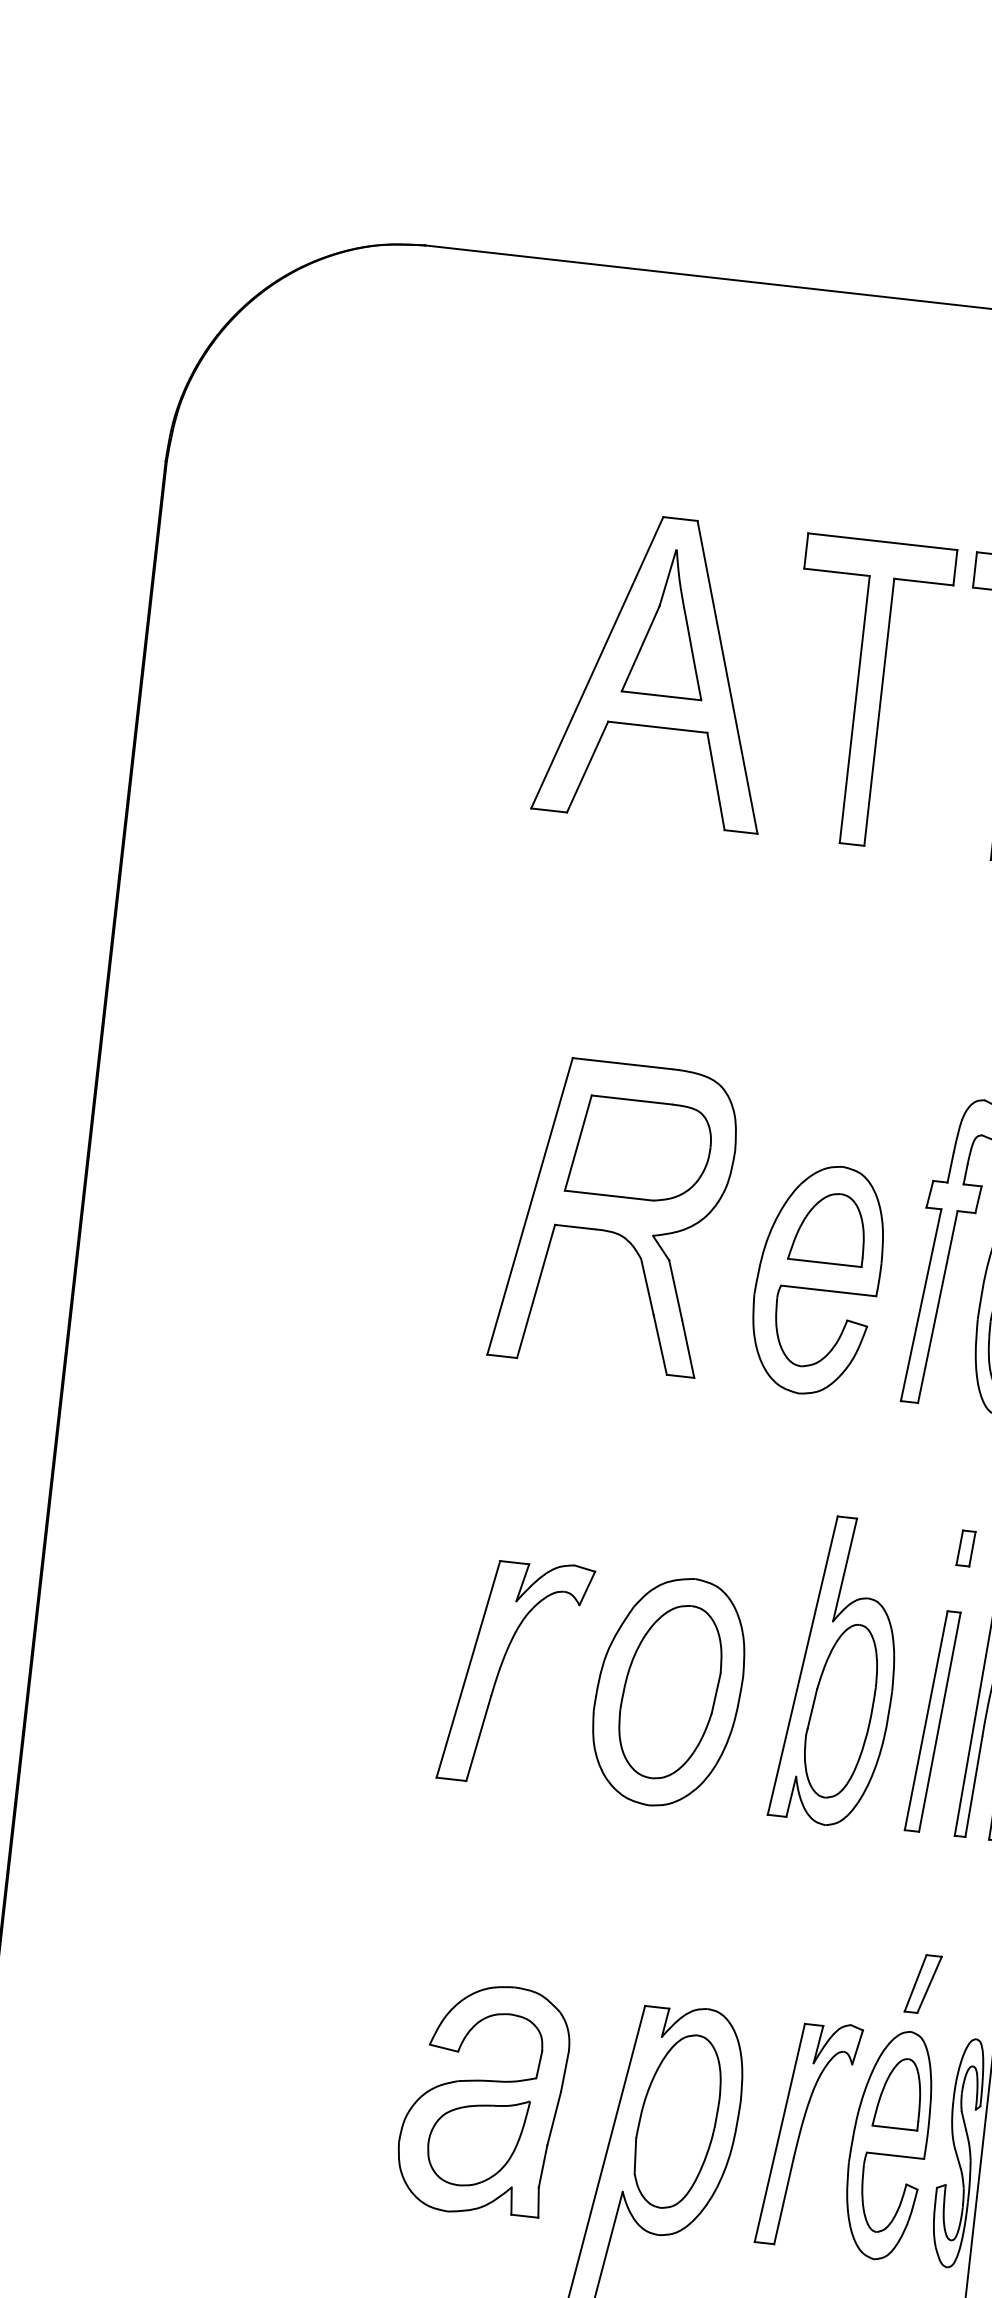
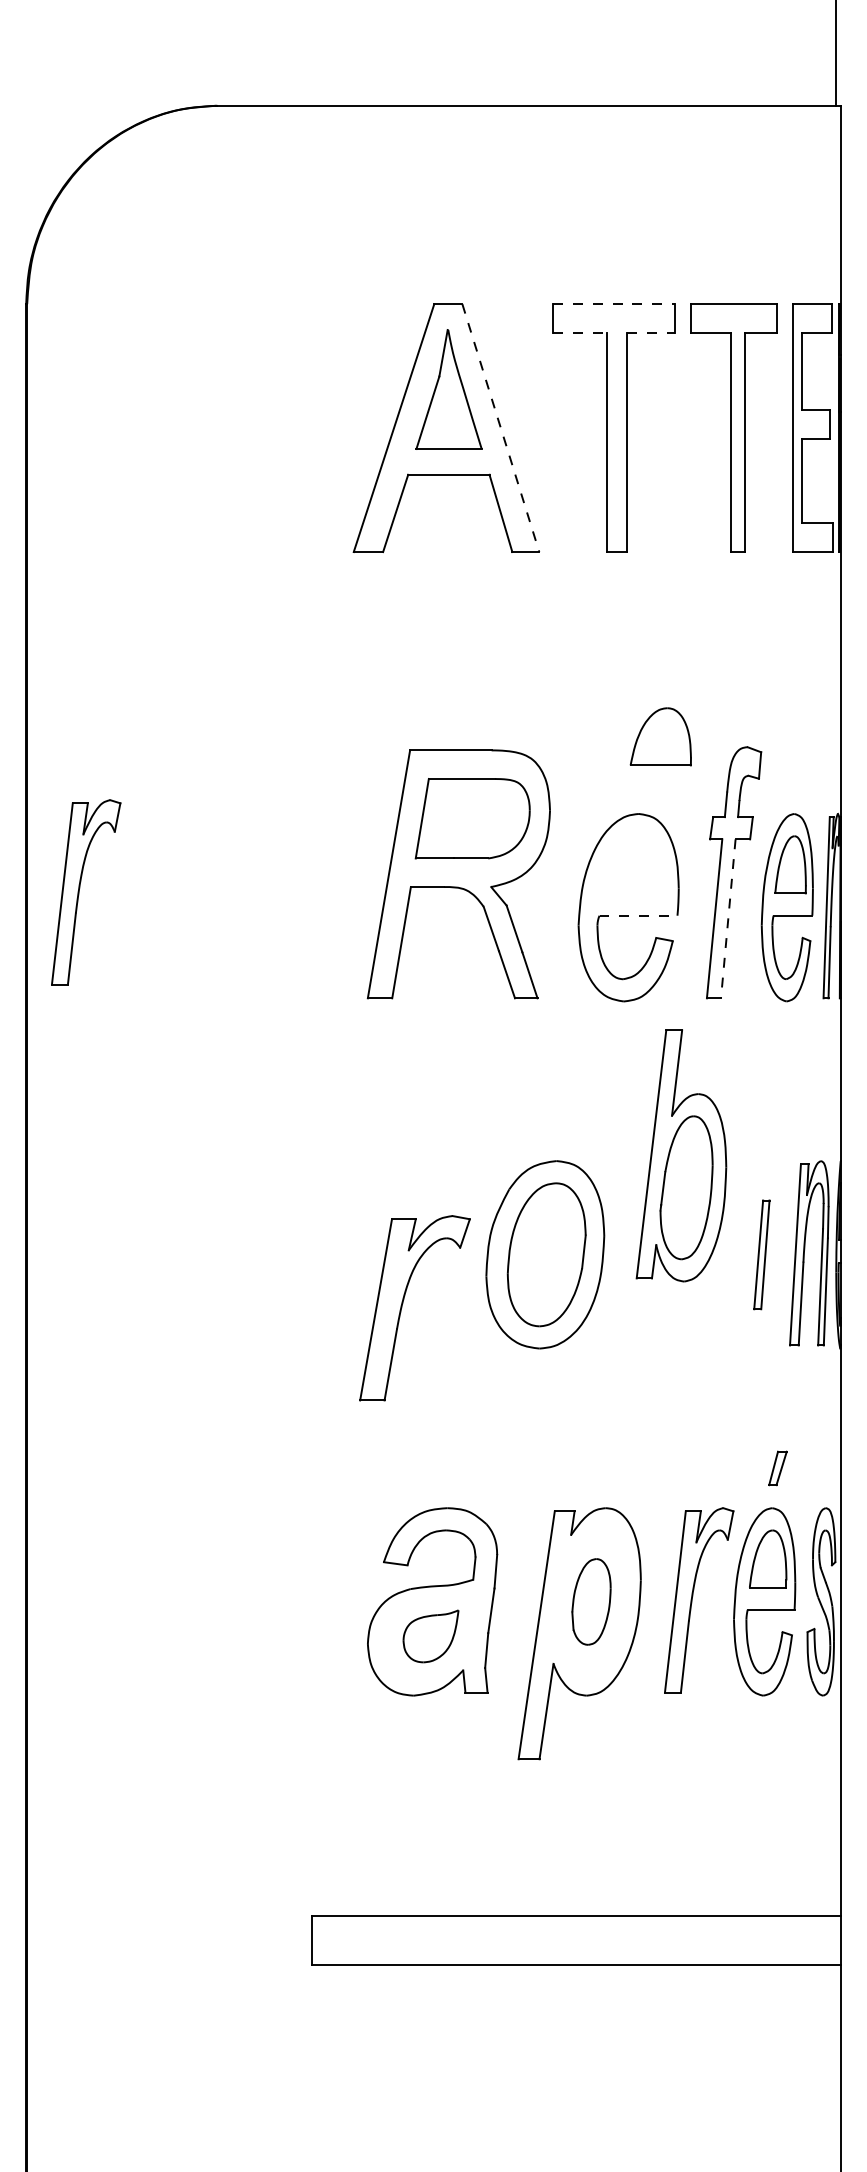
line: (883, 542) -> (614, 304), solid -> dashed
line: (836, 572) -> (579, 333), solid -> dashed
line: (924, 582) -> (651, 333), solid -> dashed
line: (727, 677) -> (500, 428), solid -> dashed
part: (150, 1186) -> (79, 892), added
part: (828, 1227) -> (660, 736), moved
line: (828, 1290) -> (638, 915), solid -> dashed
line: (938, 1306) -> (728, 918), solid -> dashed
part: (965, 1548) -> (772, 1111), removed
part: (500, 1670) -> (402, 1307), moved
part: (839, 1671) -> (681, 1155), moved
part: (932, 1720) -> (761, 1254), size x0.6
part: (922, 1984) -> (777, 1468), size x0.7
part: (677, 2120) -> (591, 1601), size x0.6
part: (476, 2141) -> (430, 1636), size x0.7

